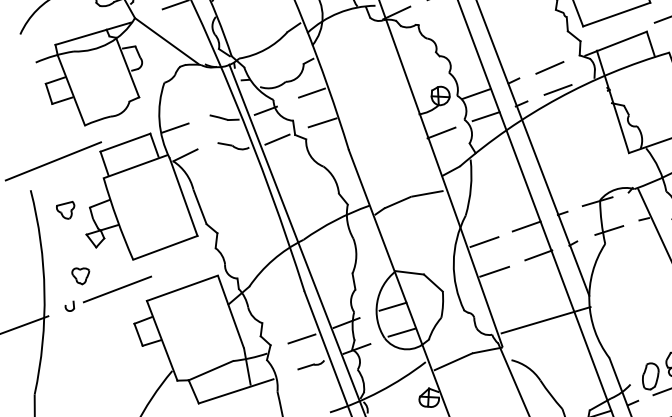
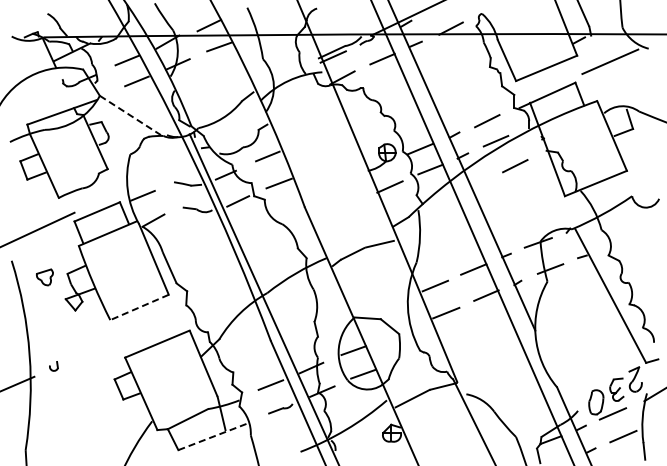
line: (166, 41) -> (130, 115), solid -> dashed
line: (577, 118) -> (515, 166), added
line: (165, 247) -> (139, 307), solid -> dashed
part: (79, 275) -> (61, 337), removed
line: (116, 288) -> (96, 347), removed
line: (546, 320) -> (496, 355), removed
line: (236, 390) -> (212, 436), solid -> dashed

